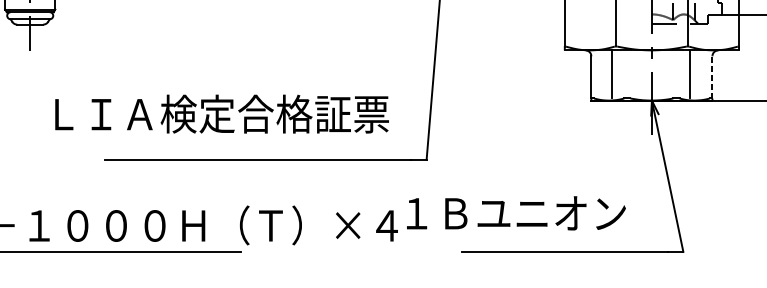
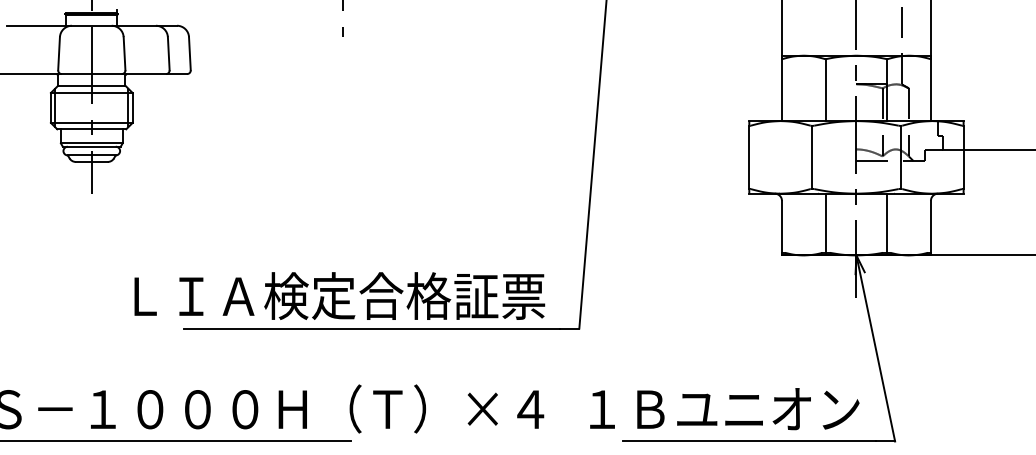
line: (612, 73) -> (826, 222), moved
line: (690, 73) -> (886, 222), moved
line: (712, 77) -> (930, 226), dashed -> solid
text: (221, 113) -> (339, 295), moved
text: (516, 213) -> (724, 409), moved

